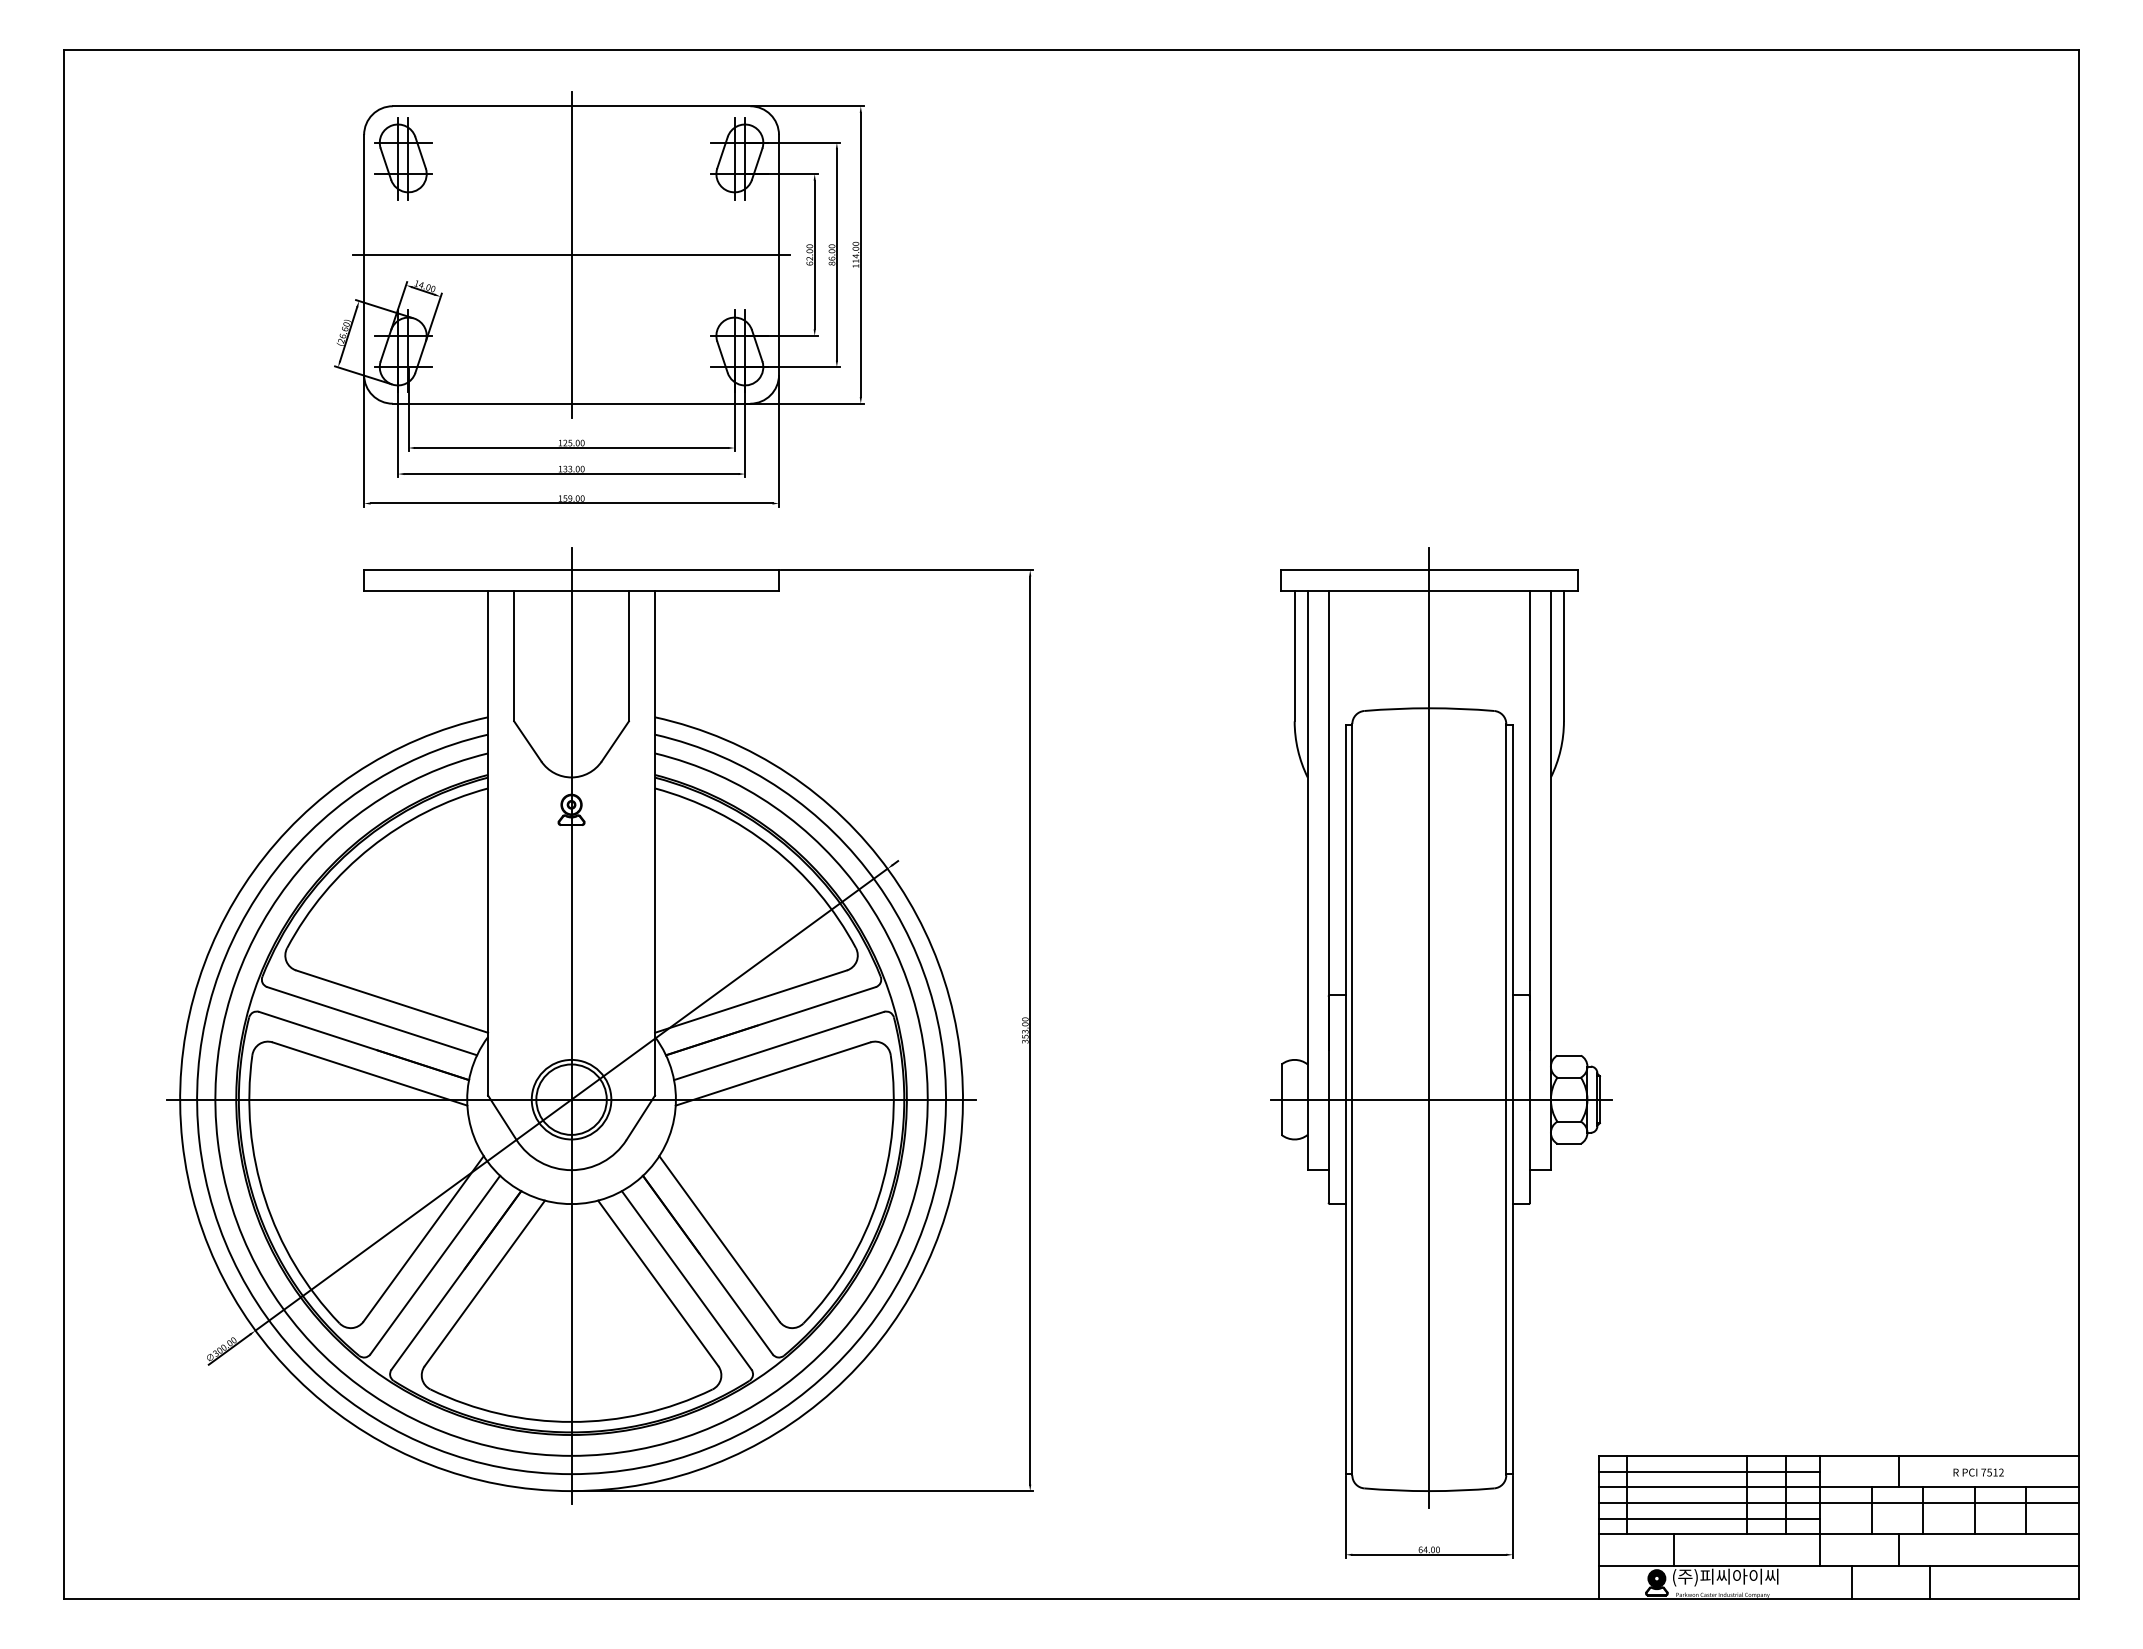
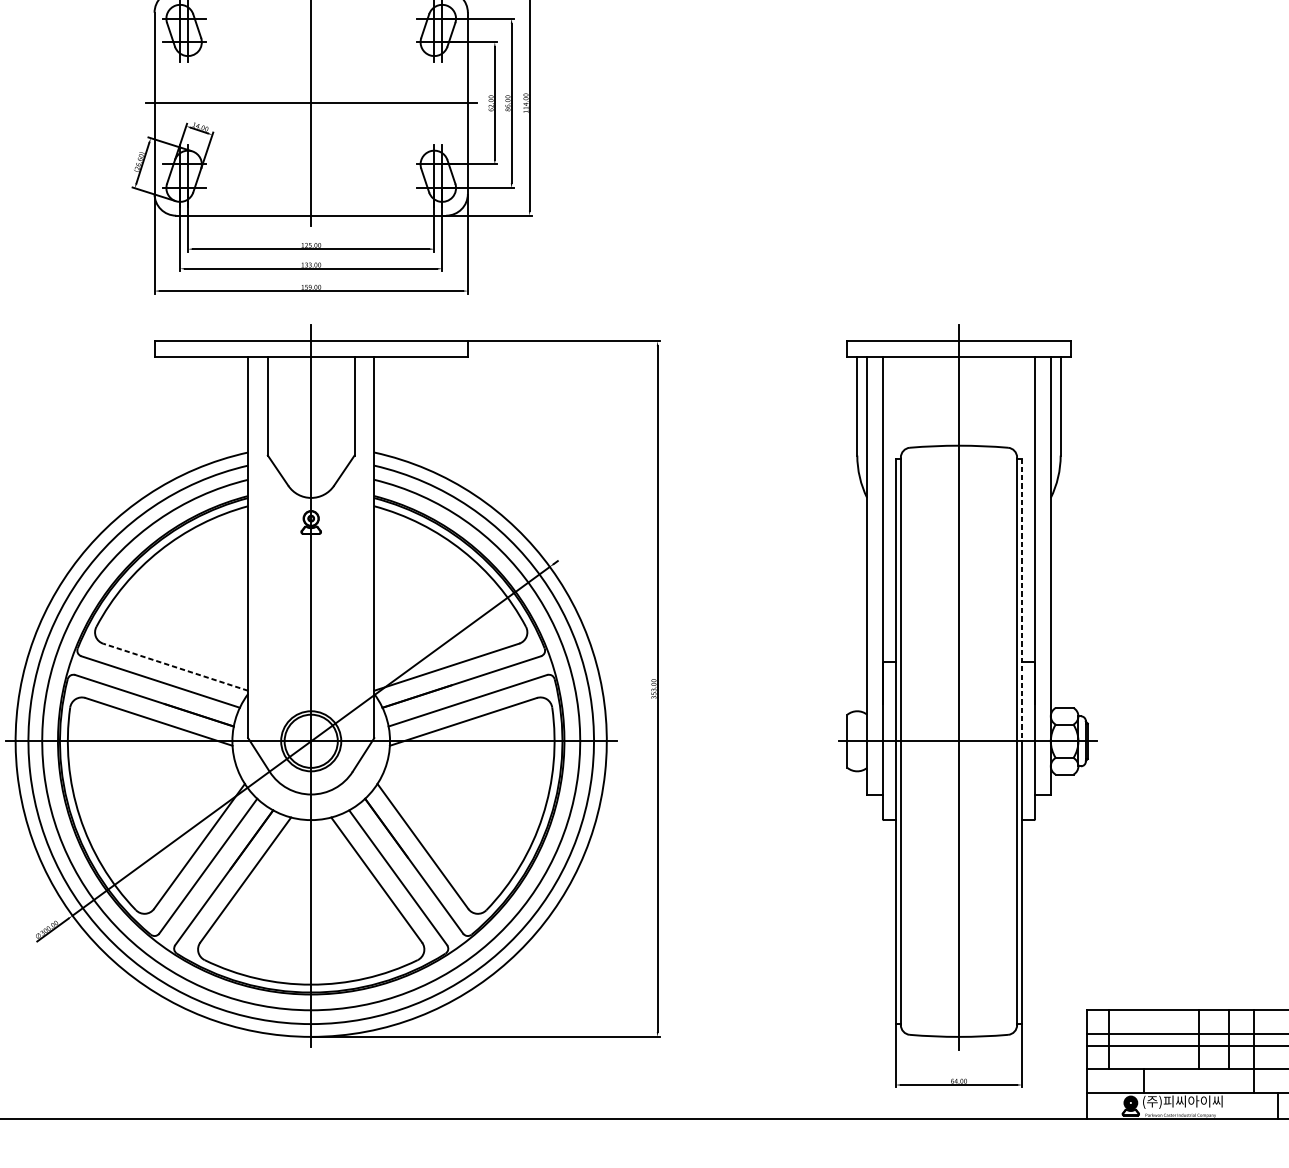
line: (1512, 912) -> (1021, 599), solid -> dashed
line: (392, 1001) -> (175, 667), solid -> dashed
line: (1709, 1471) -> (1170, 1022), removed
line: (1709, 1518) -> (1170, 1057), removed

